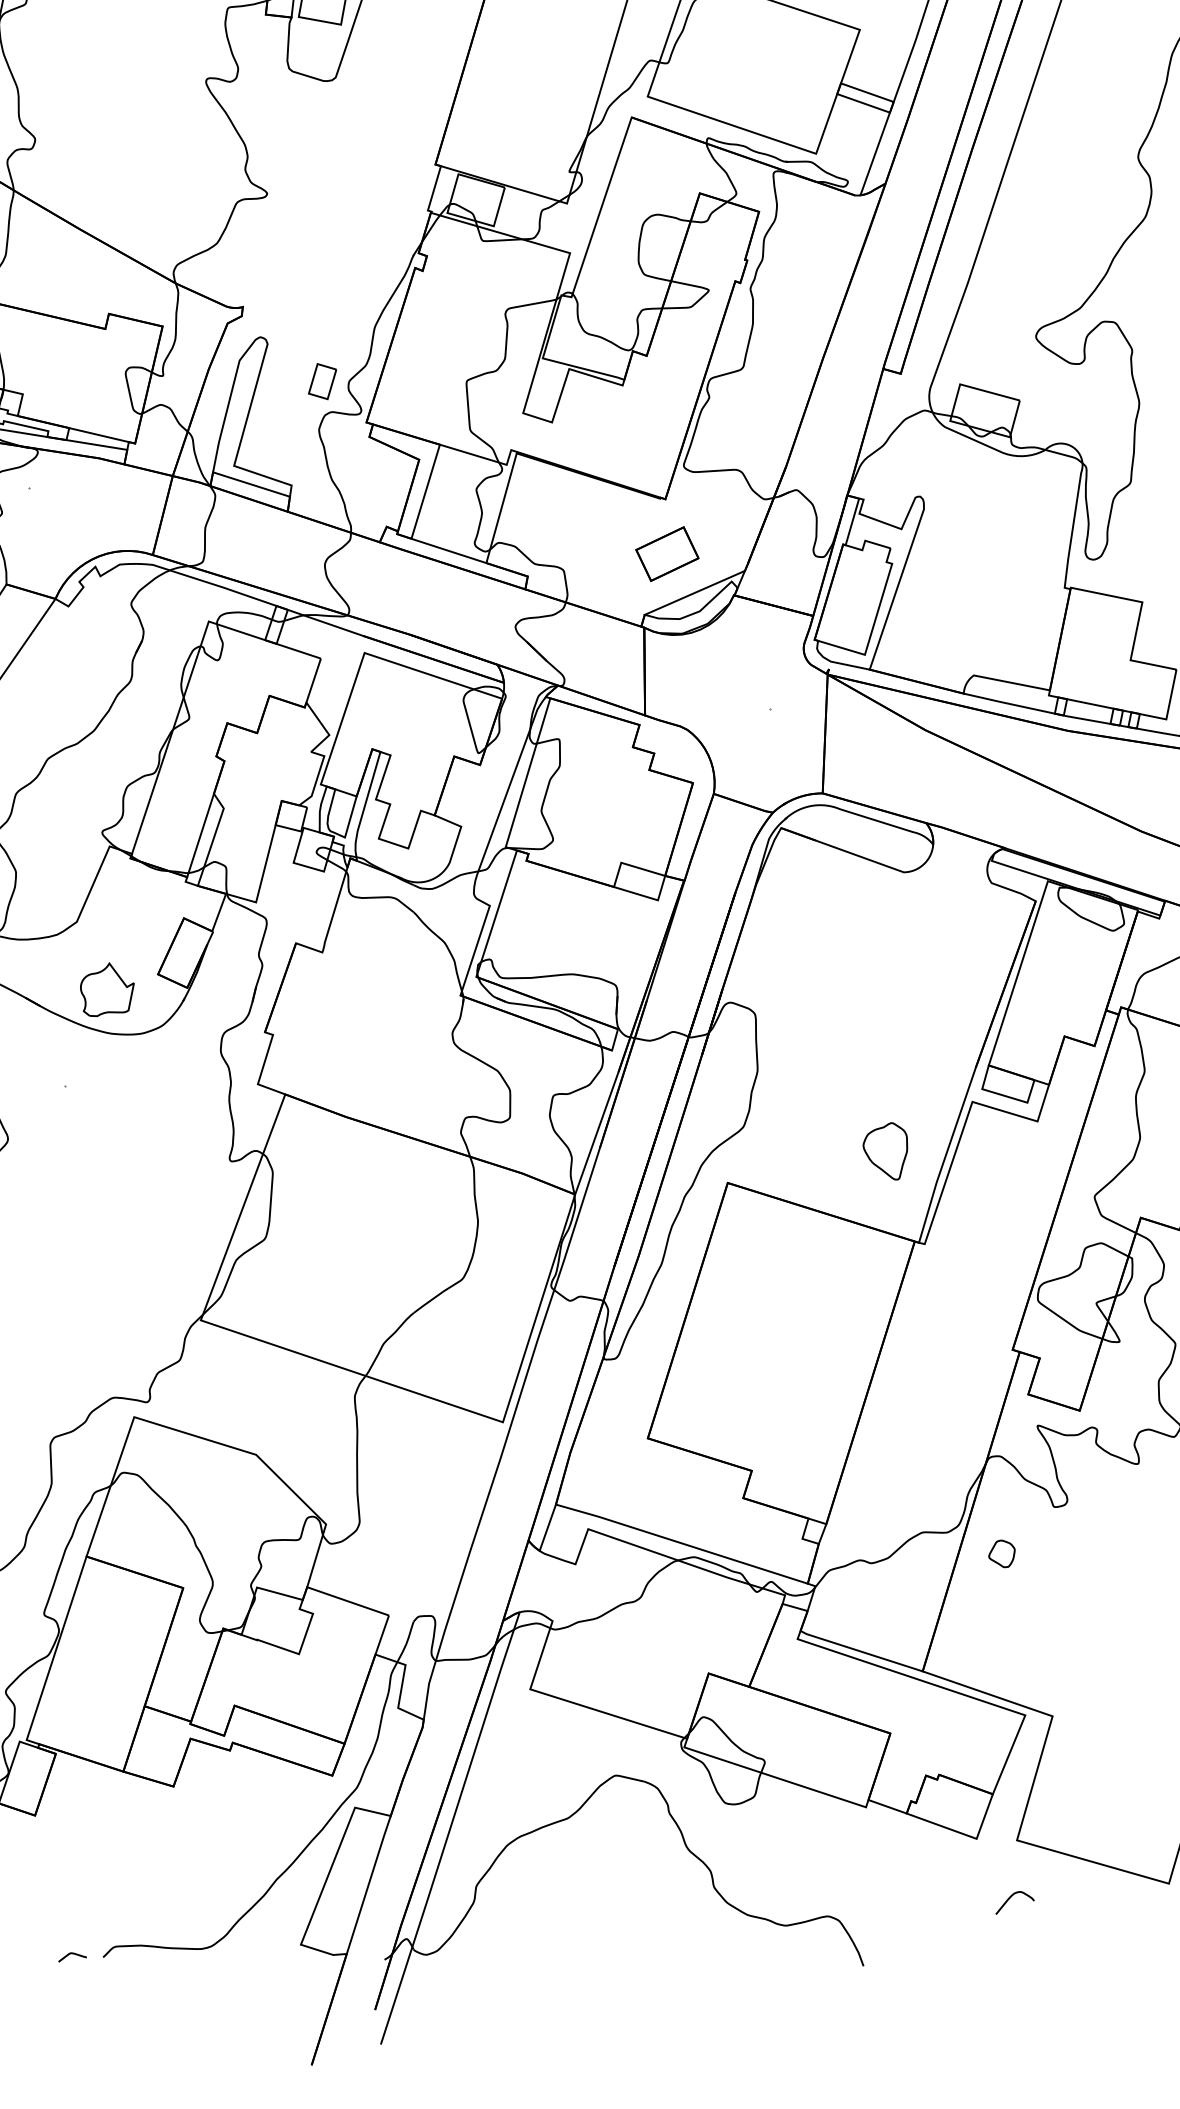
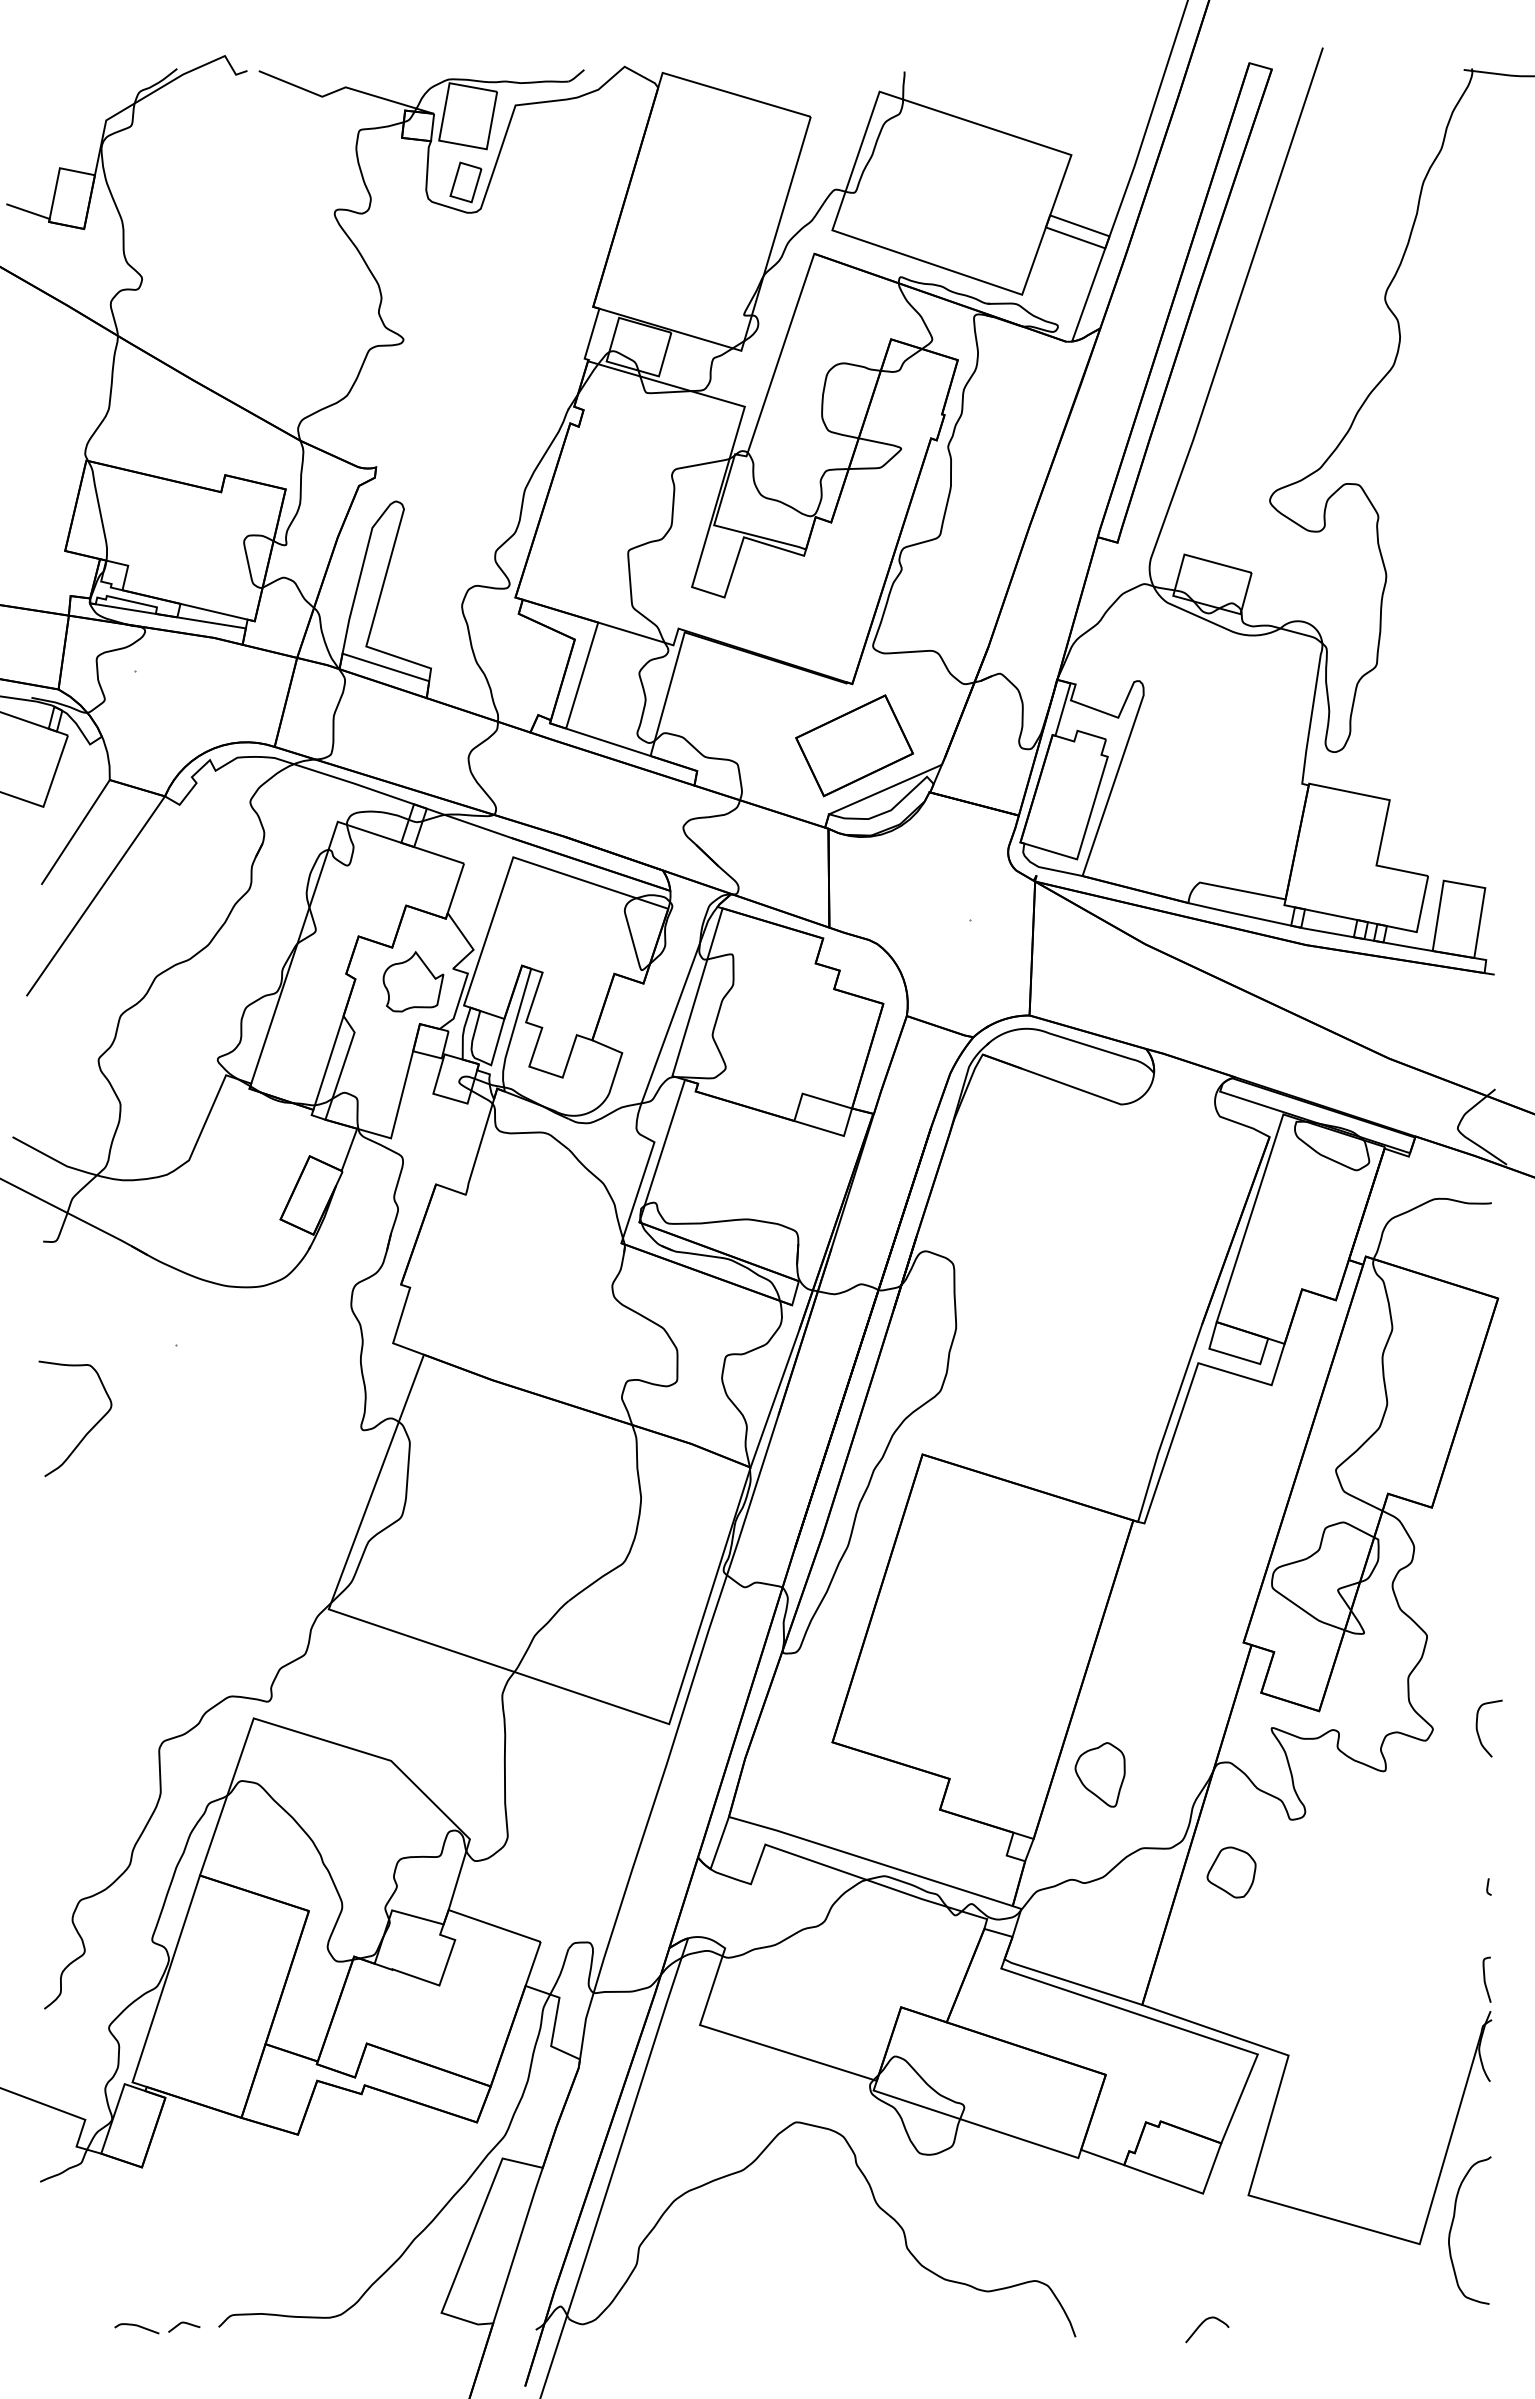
part: (322, 381) -> (465, 182), moved
part: (667, 553) -> (854, 745), size x1.67
part: (107, 989) -> (413, 981), moved
part: (884, 1151) -> (1099, 1774), moved
part: (1001, 1553) -> (1231, 1872), size x1.67
curve: (1010, 1898) -> (1202, 2324), moved
curve: (30, 1956) -> (136, 2326), added

